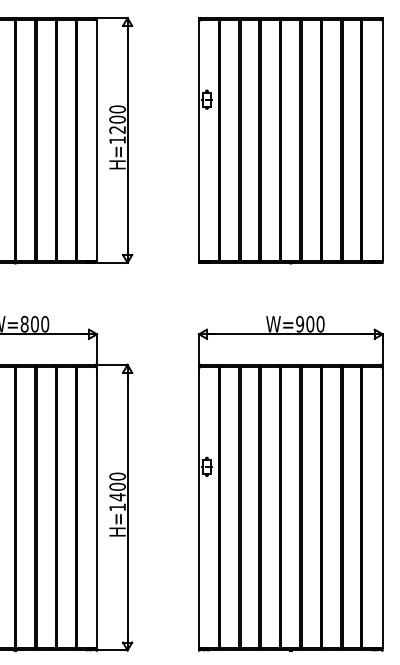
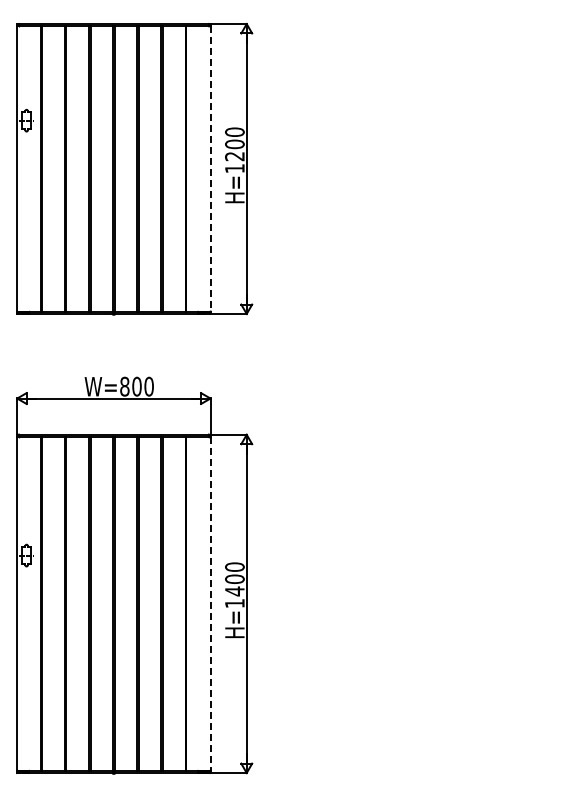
line: (97, 140) -> (210, 169), solid -> dashed
part: (290, 140) -> (439, 169), removed
part: (290, 483) -> (439, 575), removed
line: (97, 507) -> (210, 603), solid -> dashed

